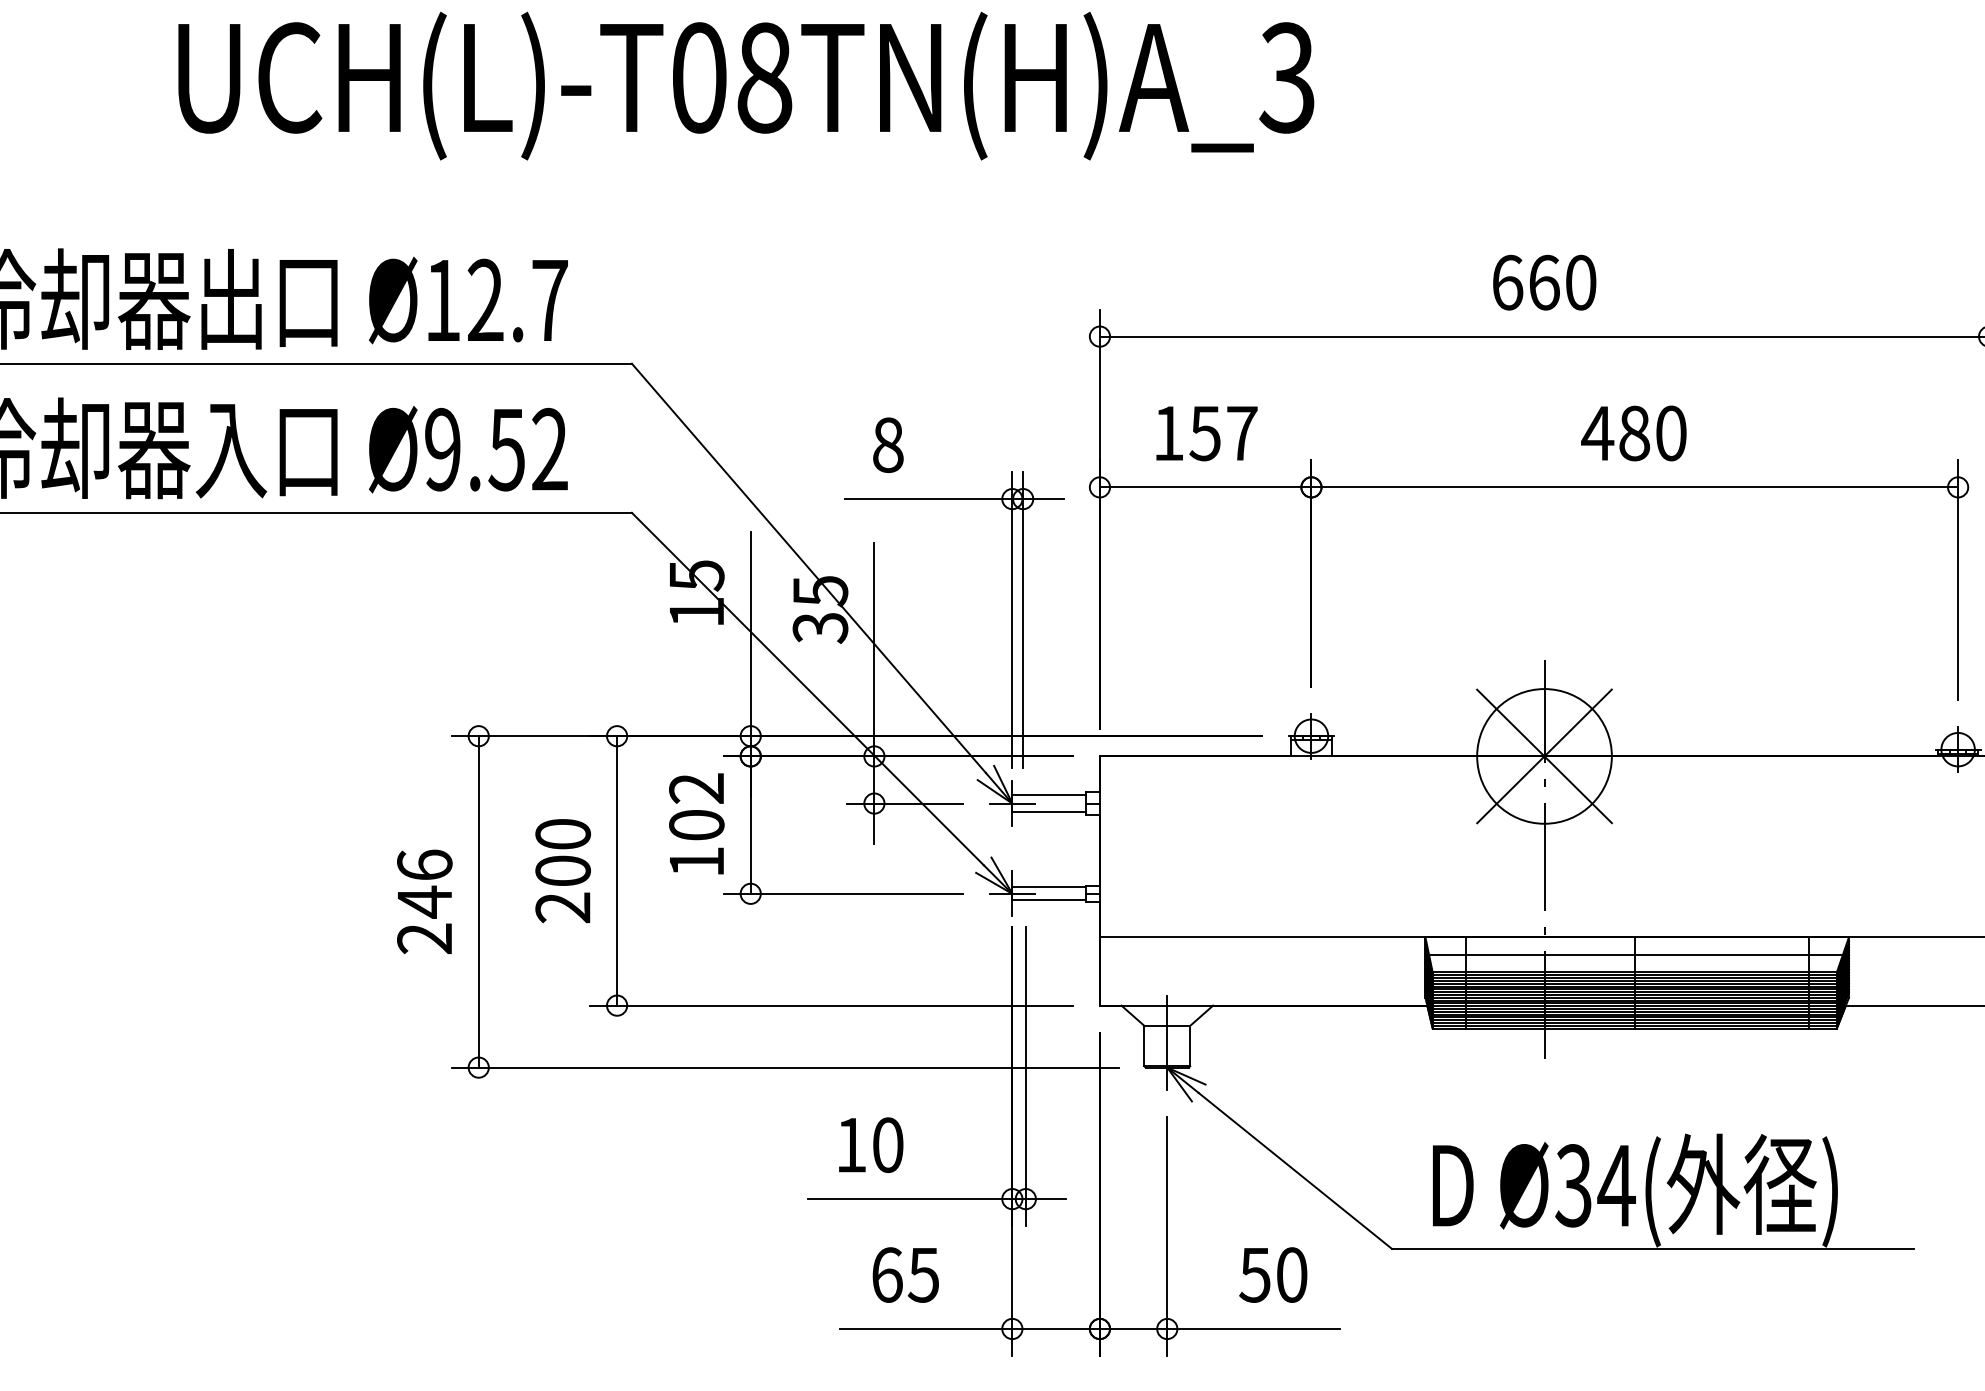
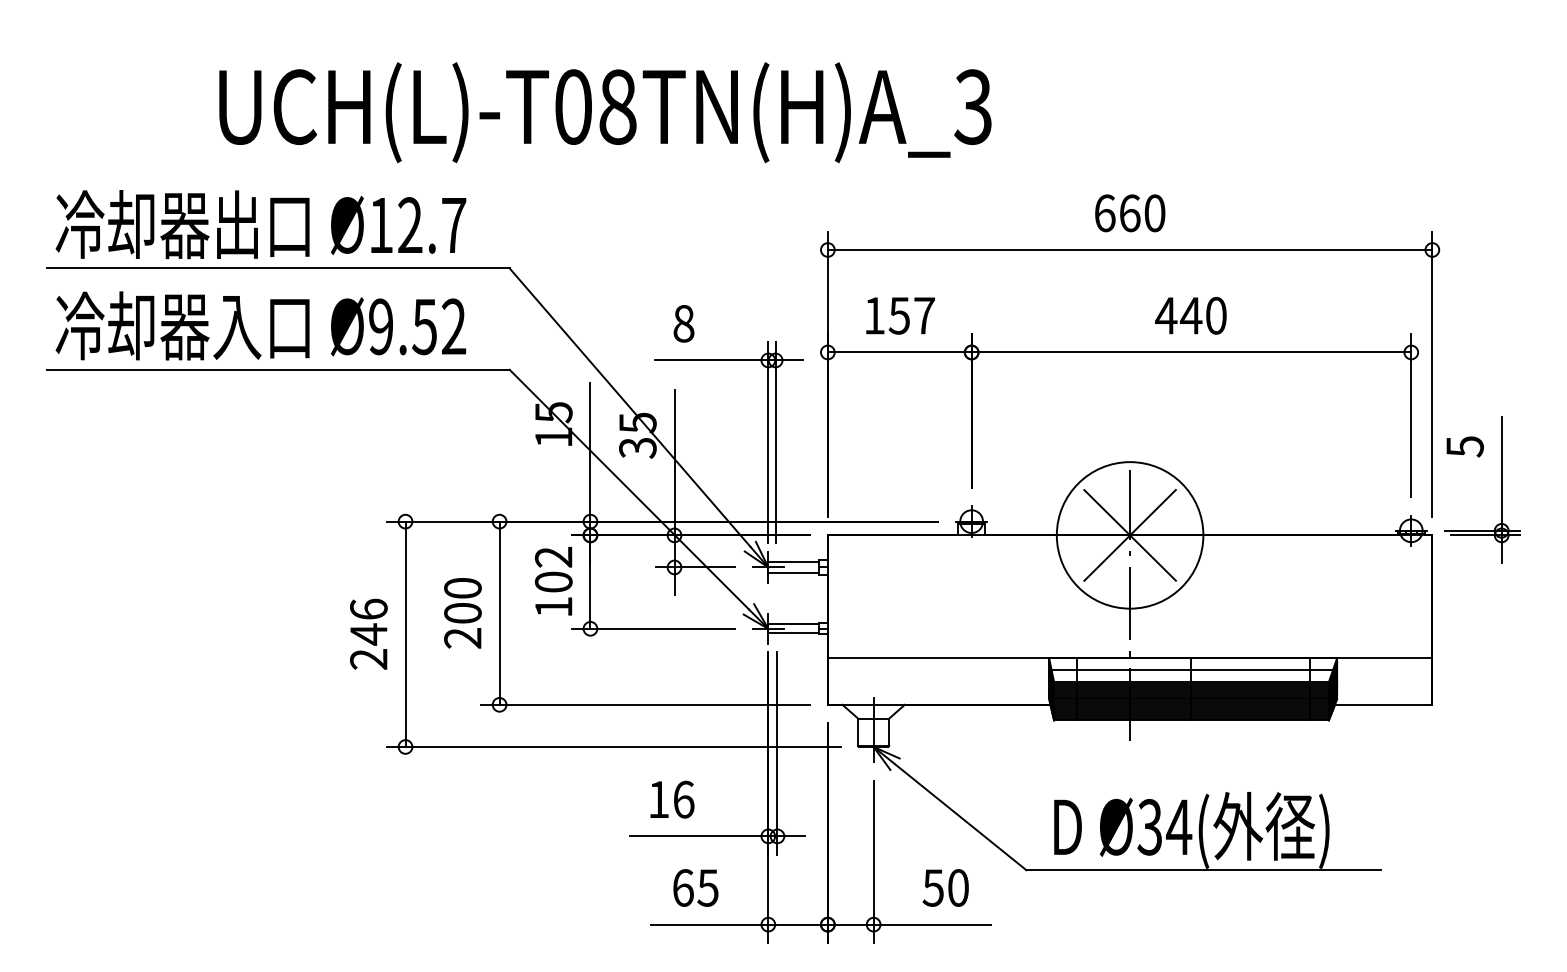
text: (746, 85) -> (605, 112), moved
text: (1634, 432) -> (1191, 315), 480 -> 440
circle: (1543, 756) -> (1129, 535), size x1.6
text: (887, 1144) -> (683, 799), 10 -> 16

